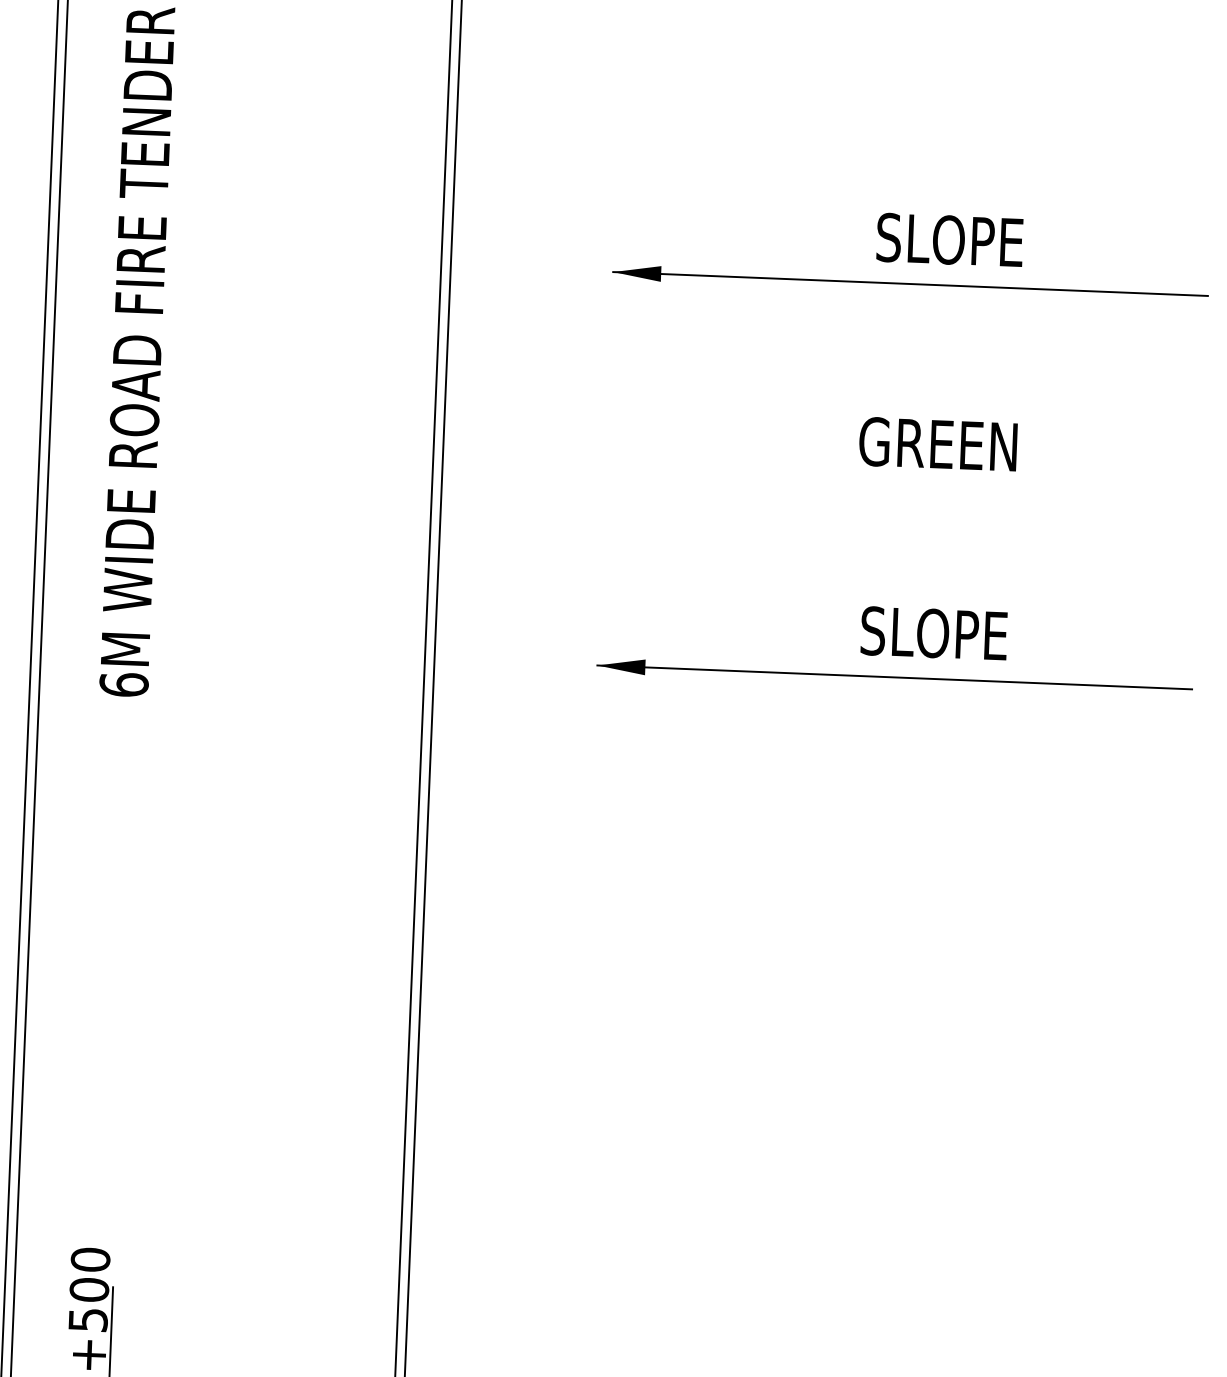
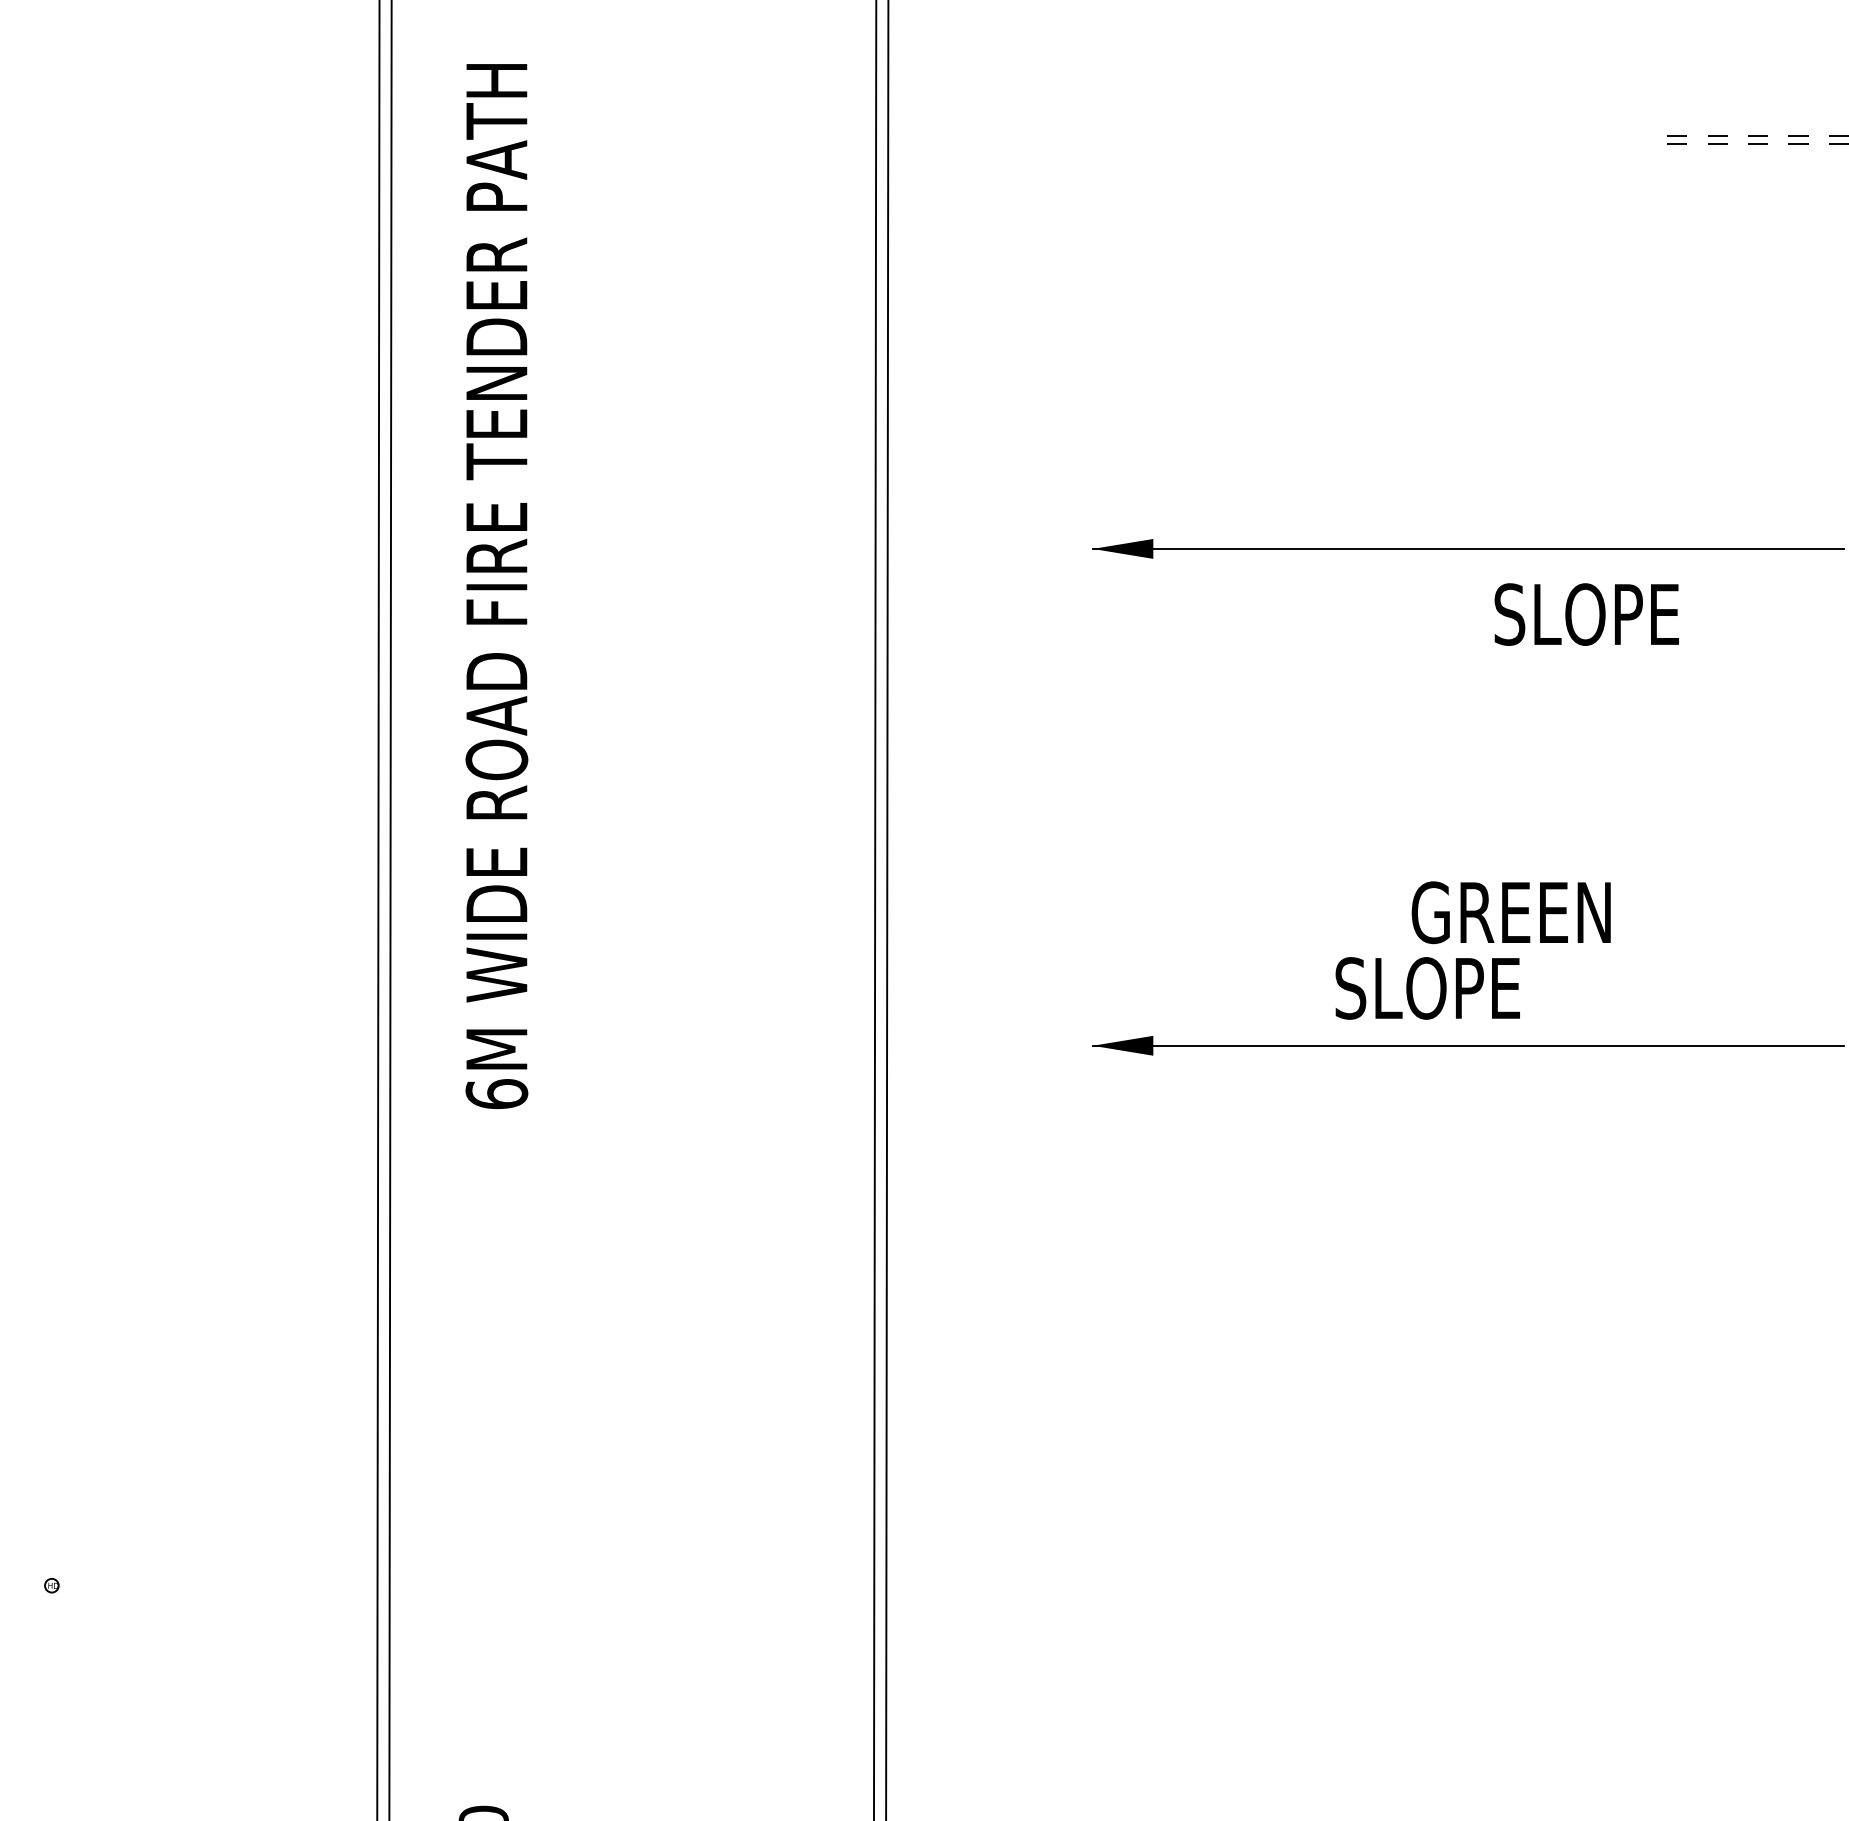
text: (949, 240) -> (1586, 614), moved
text: (937, 444) -> (1510, 912), moved
text: (933, 633) -> (1427, 988), moved

